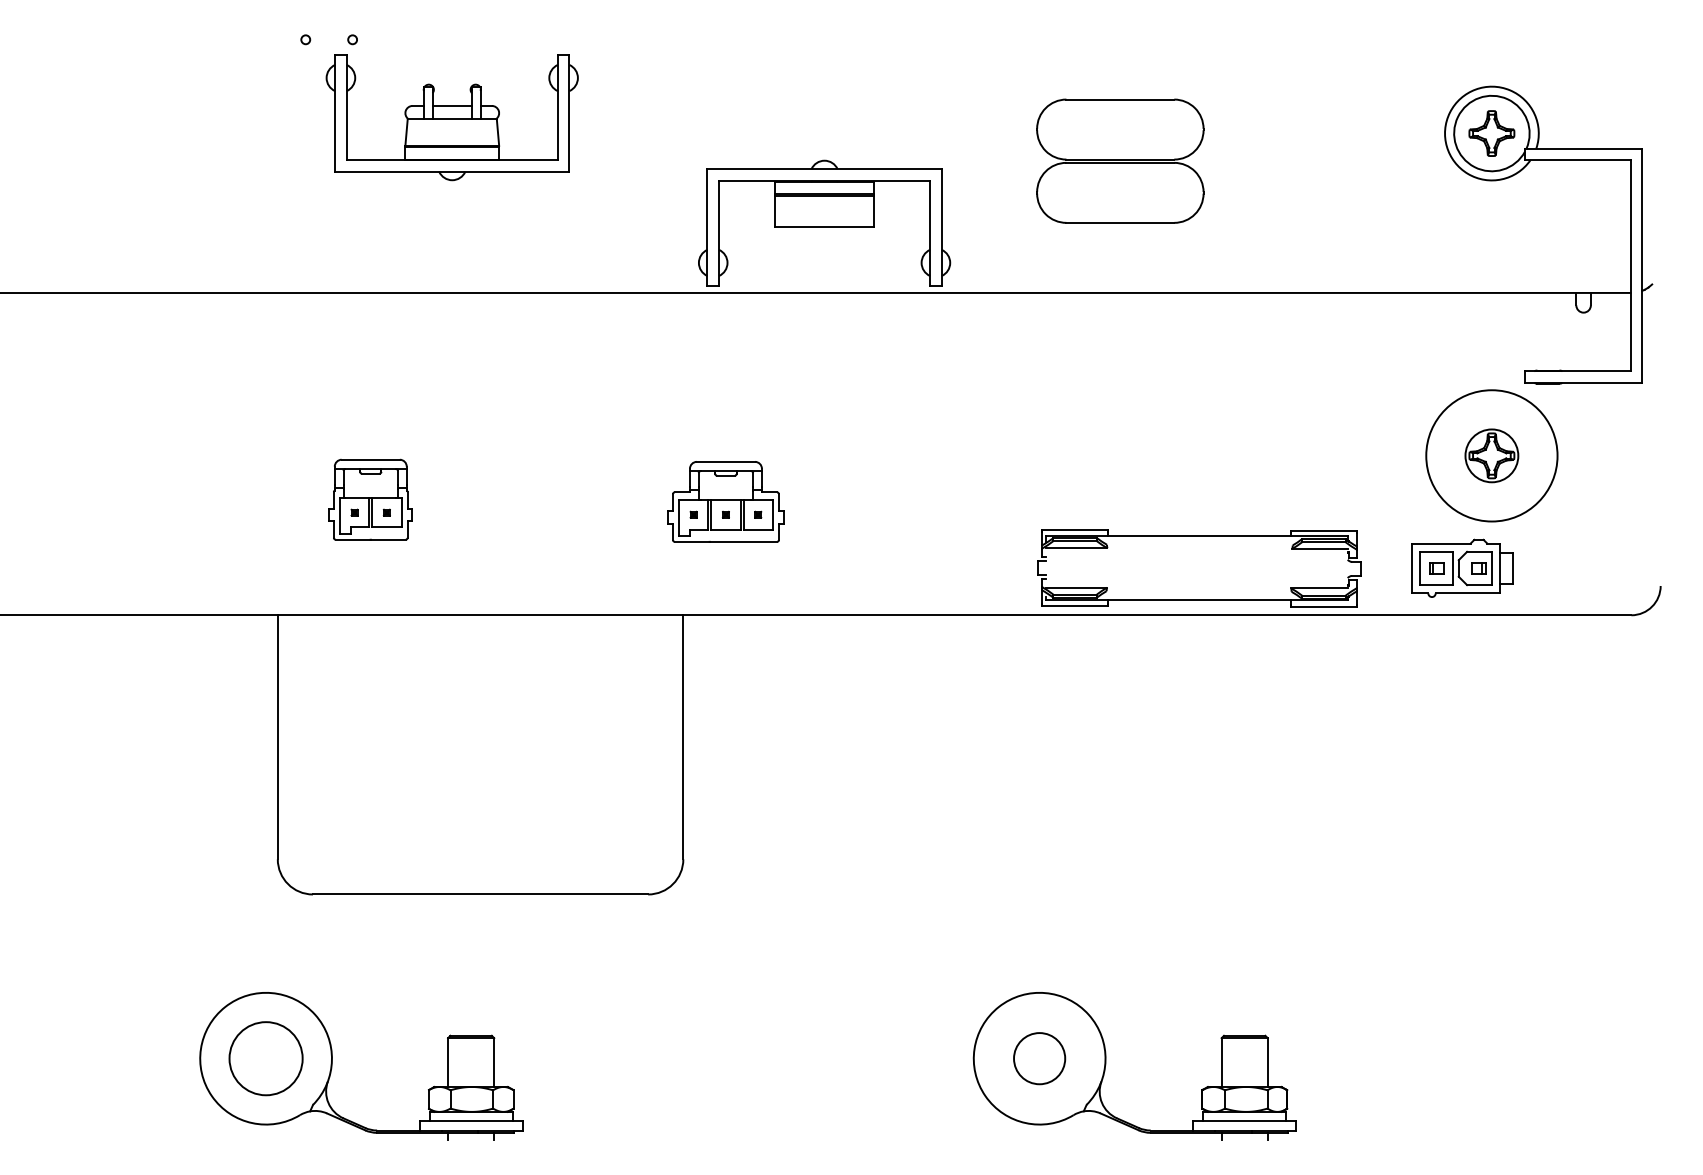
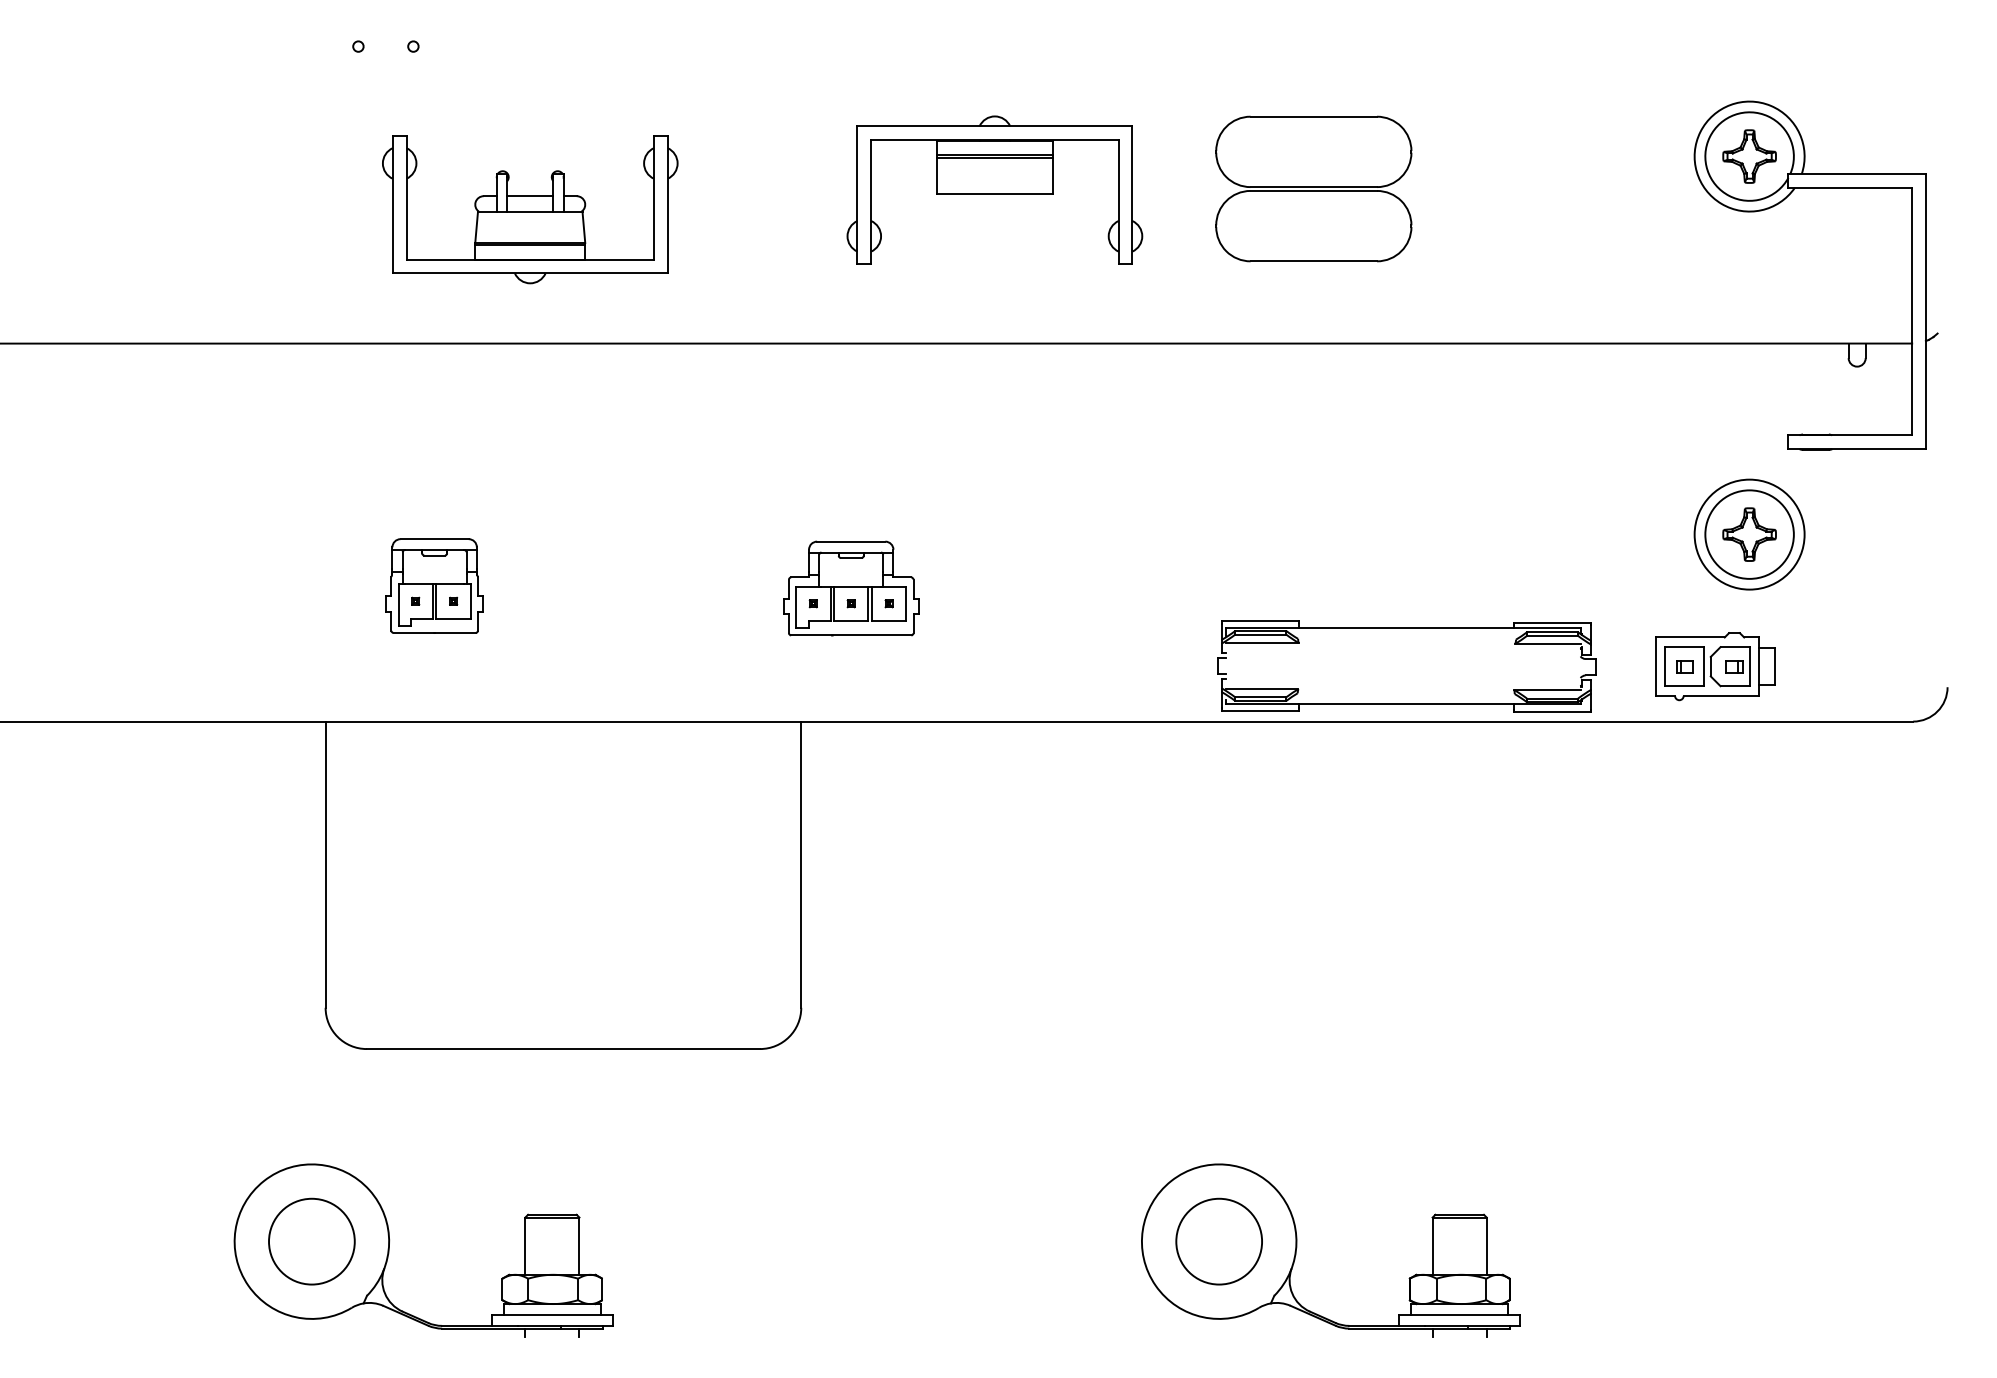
part: (452, 117) -> (530, 209), moved
part: (824, 223) -> (994, 189), moved
circle: (1491, 455) -> (1749, 534), size x0.71
circle: (1491, 455) -> (1749, 534), size x1.43
circle: (1039, 1058) -> (1218, 1241), size x1.43

